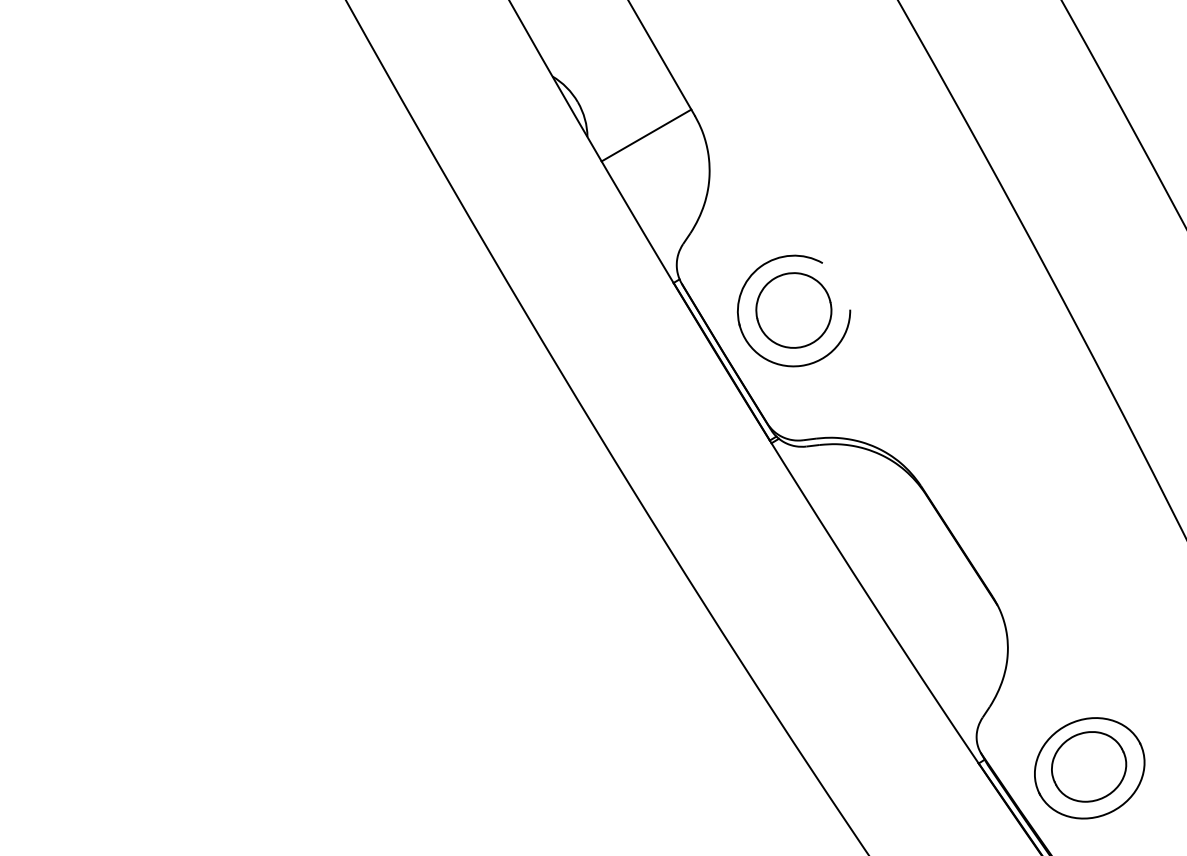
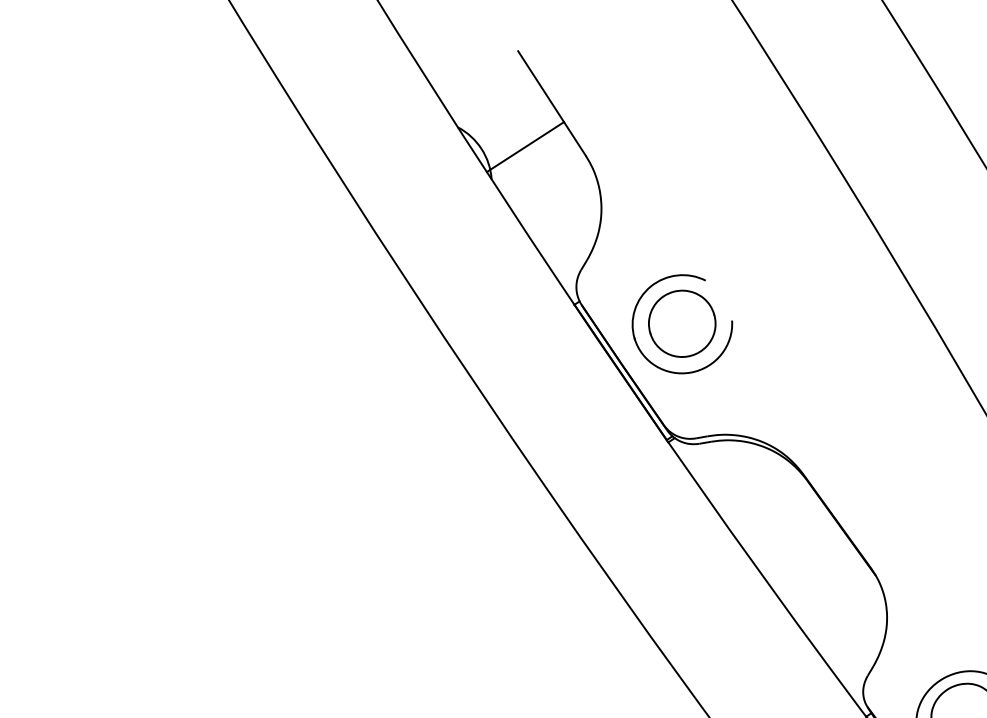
line: (646, 135) -> (525, 147), moved

